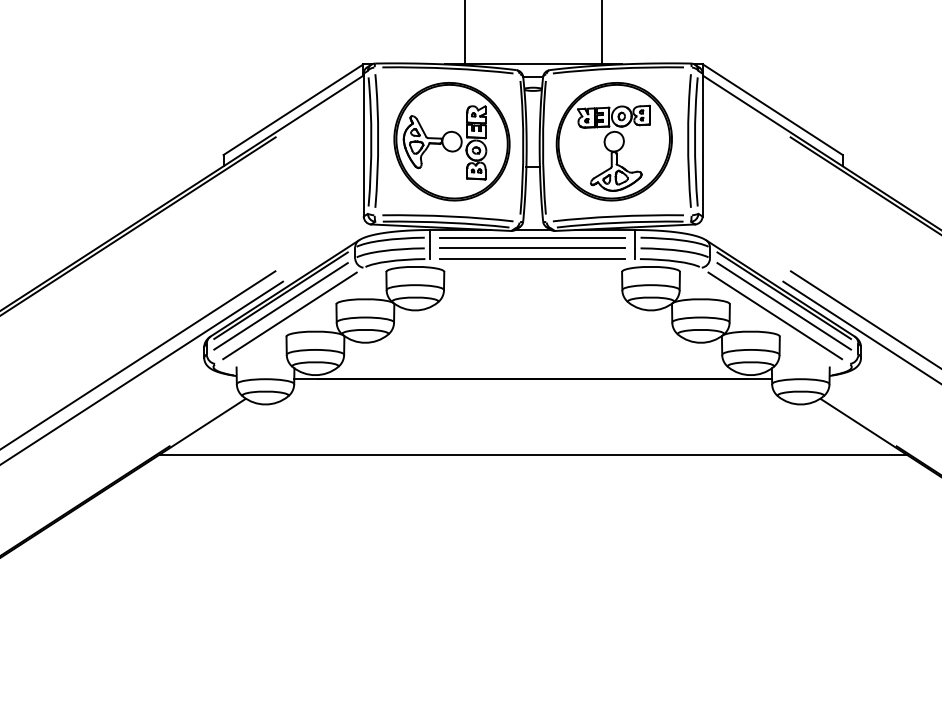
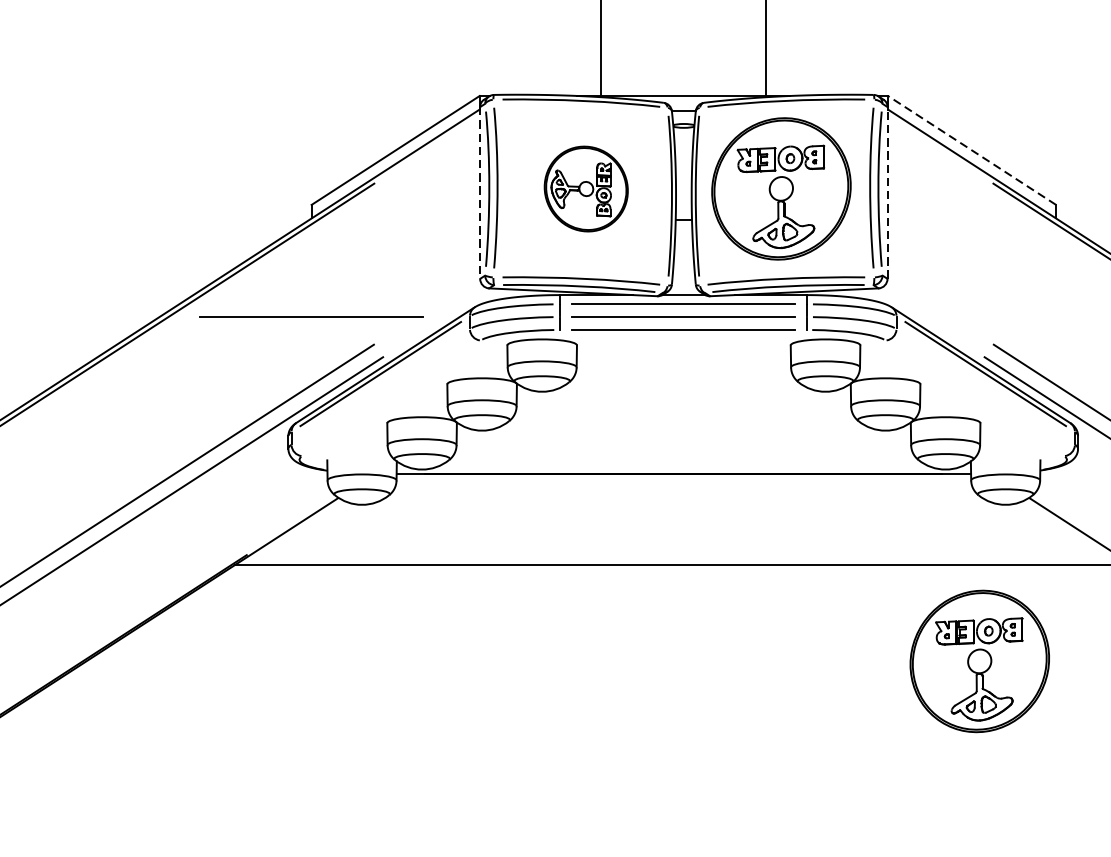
line: (772, 109) -> (971, 150), solid -> dashed
part: (451, 141) -> (585, 188), size x0.6
line: (702, 144) -> (887, 192), solid -> dashed
line: (363, 145) -> (479, 193), solid -> dashed
line: (223, 247) -> (311, 316), added
line: (280, 306) -> (380, 387), removed
line: (784, 306) -> (986, 387), removed
line: (289, 315) -> (390, 397), removed
line: (775, 315) -> (975, 397), removed
part: (778, 534) -> (978, 661), added

